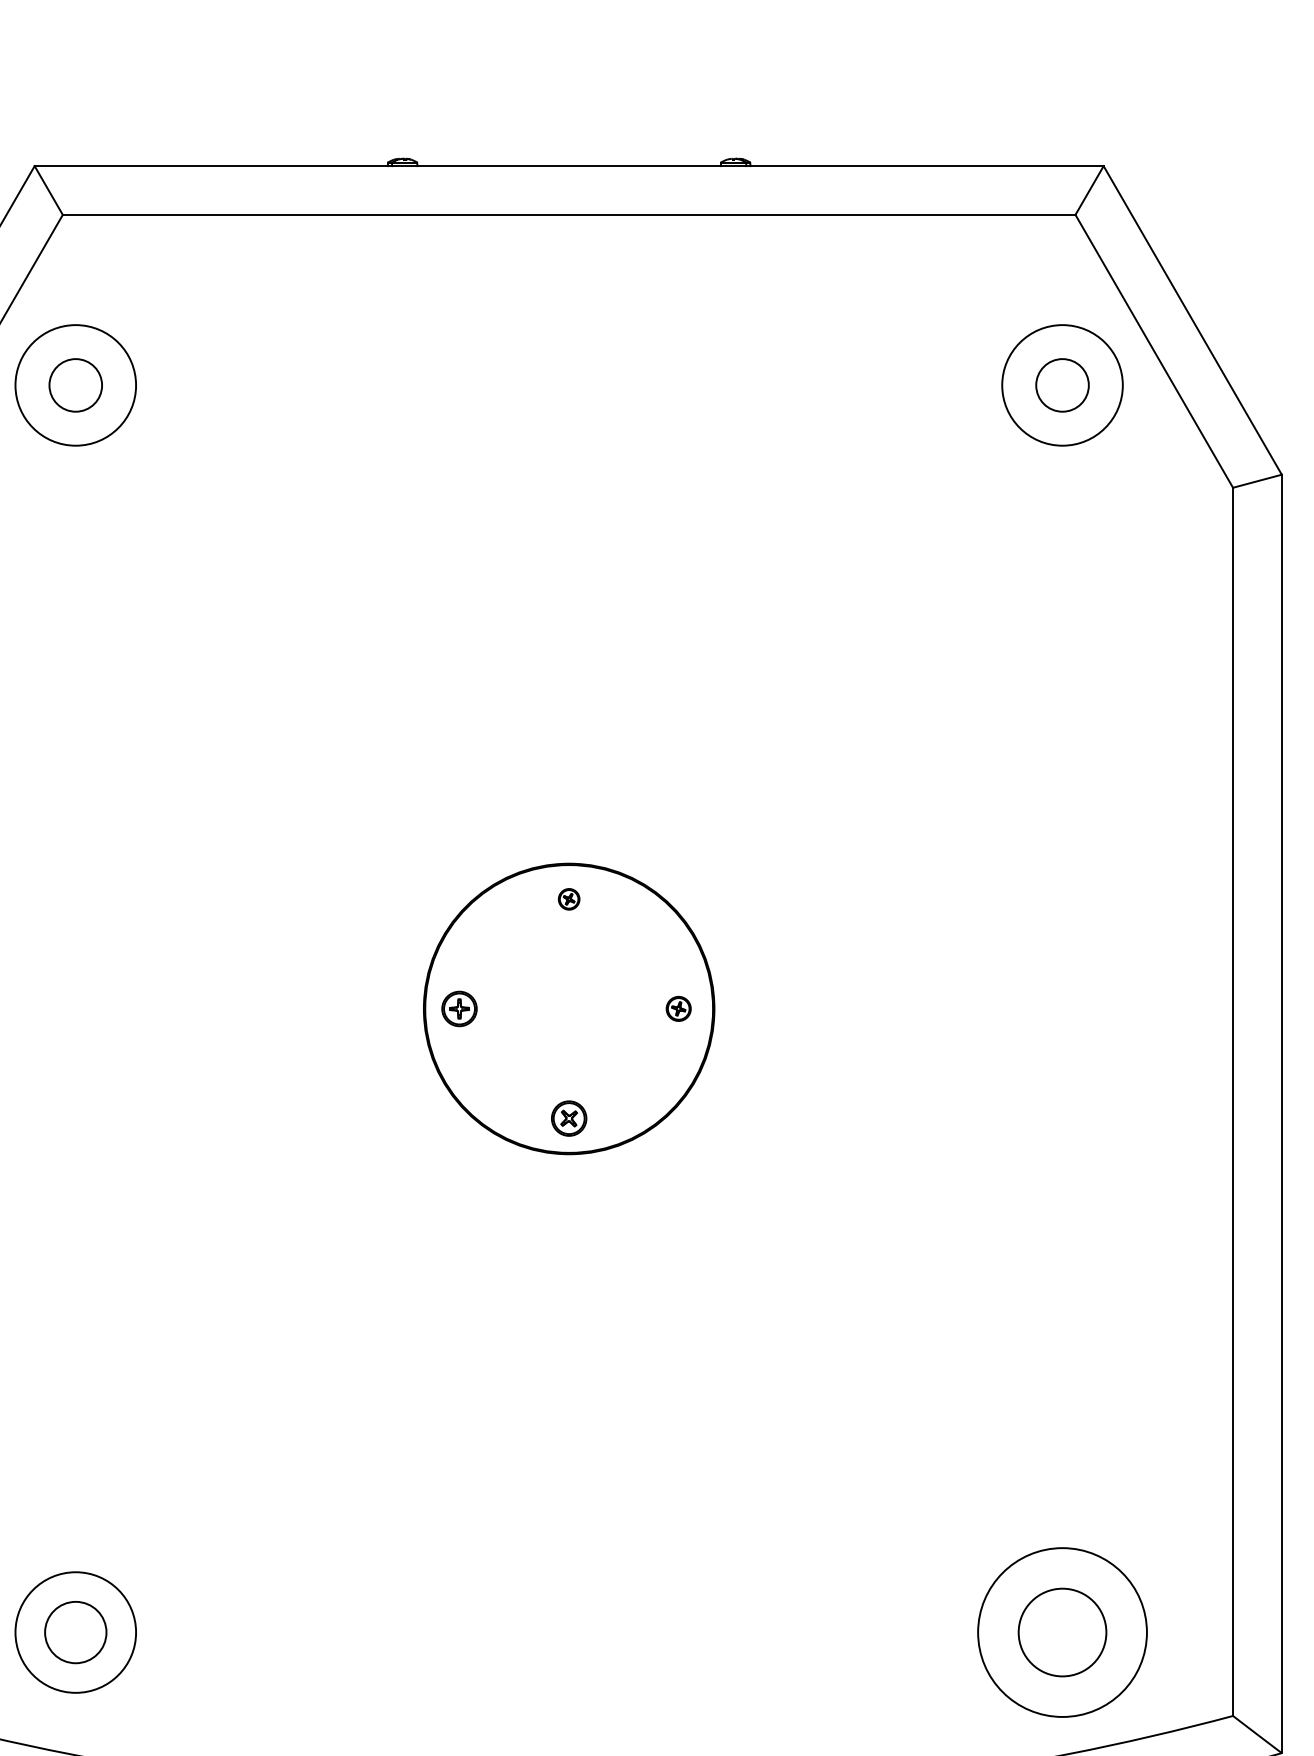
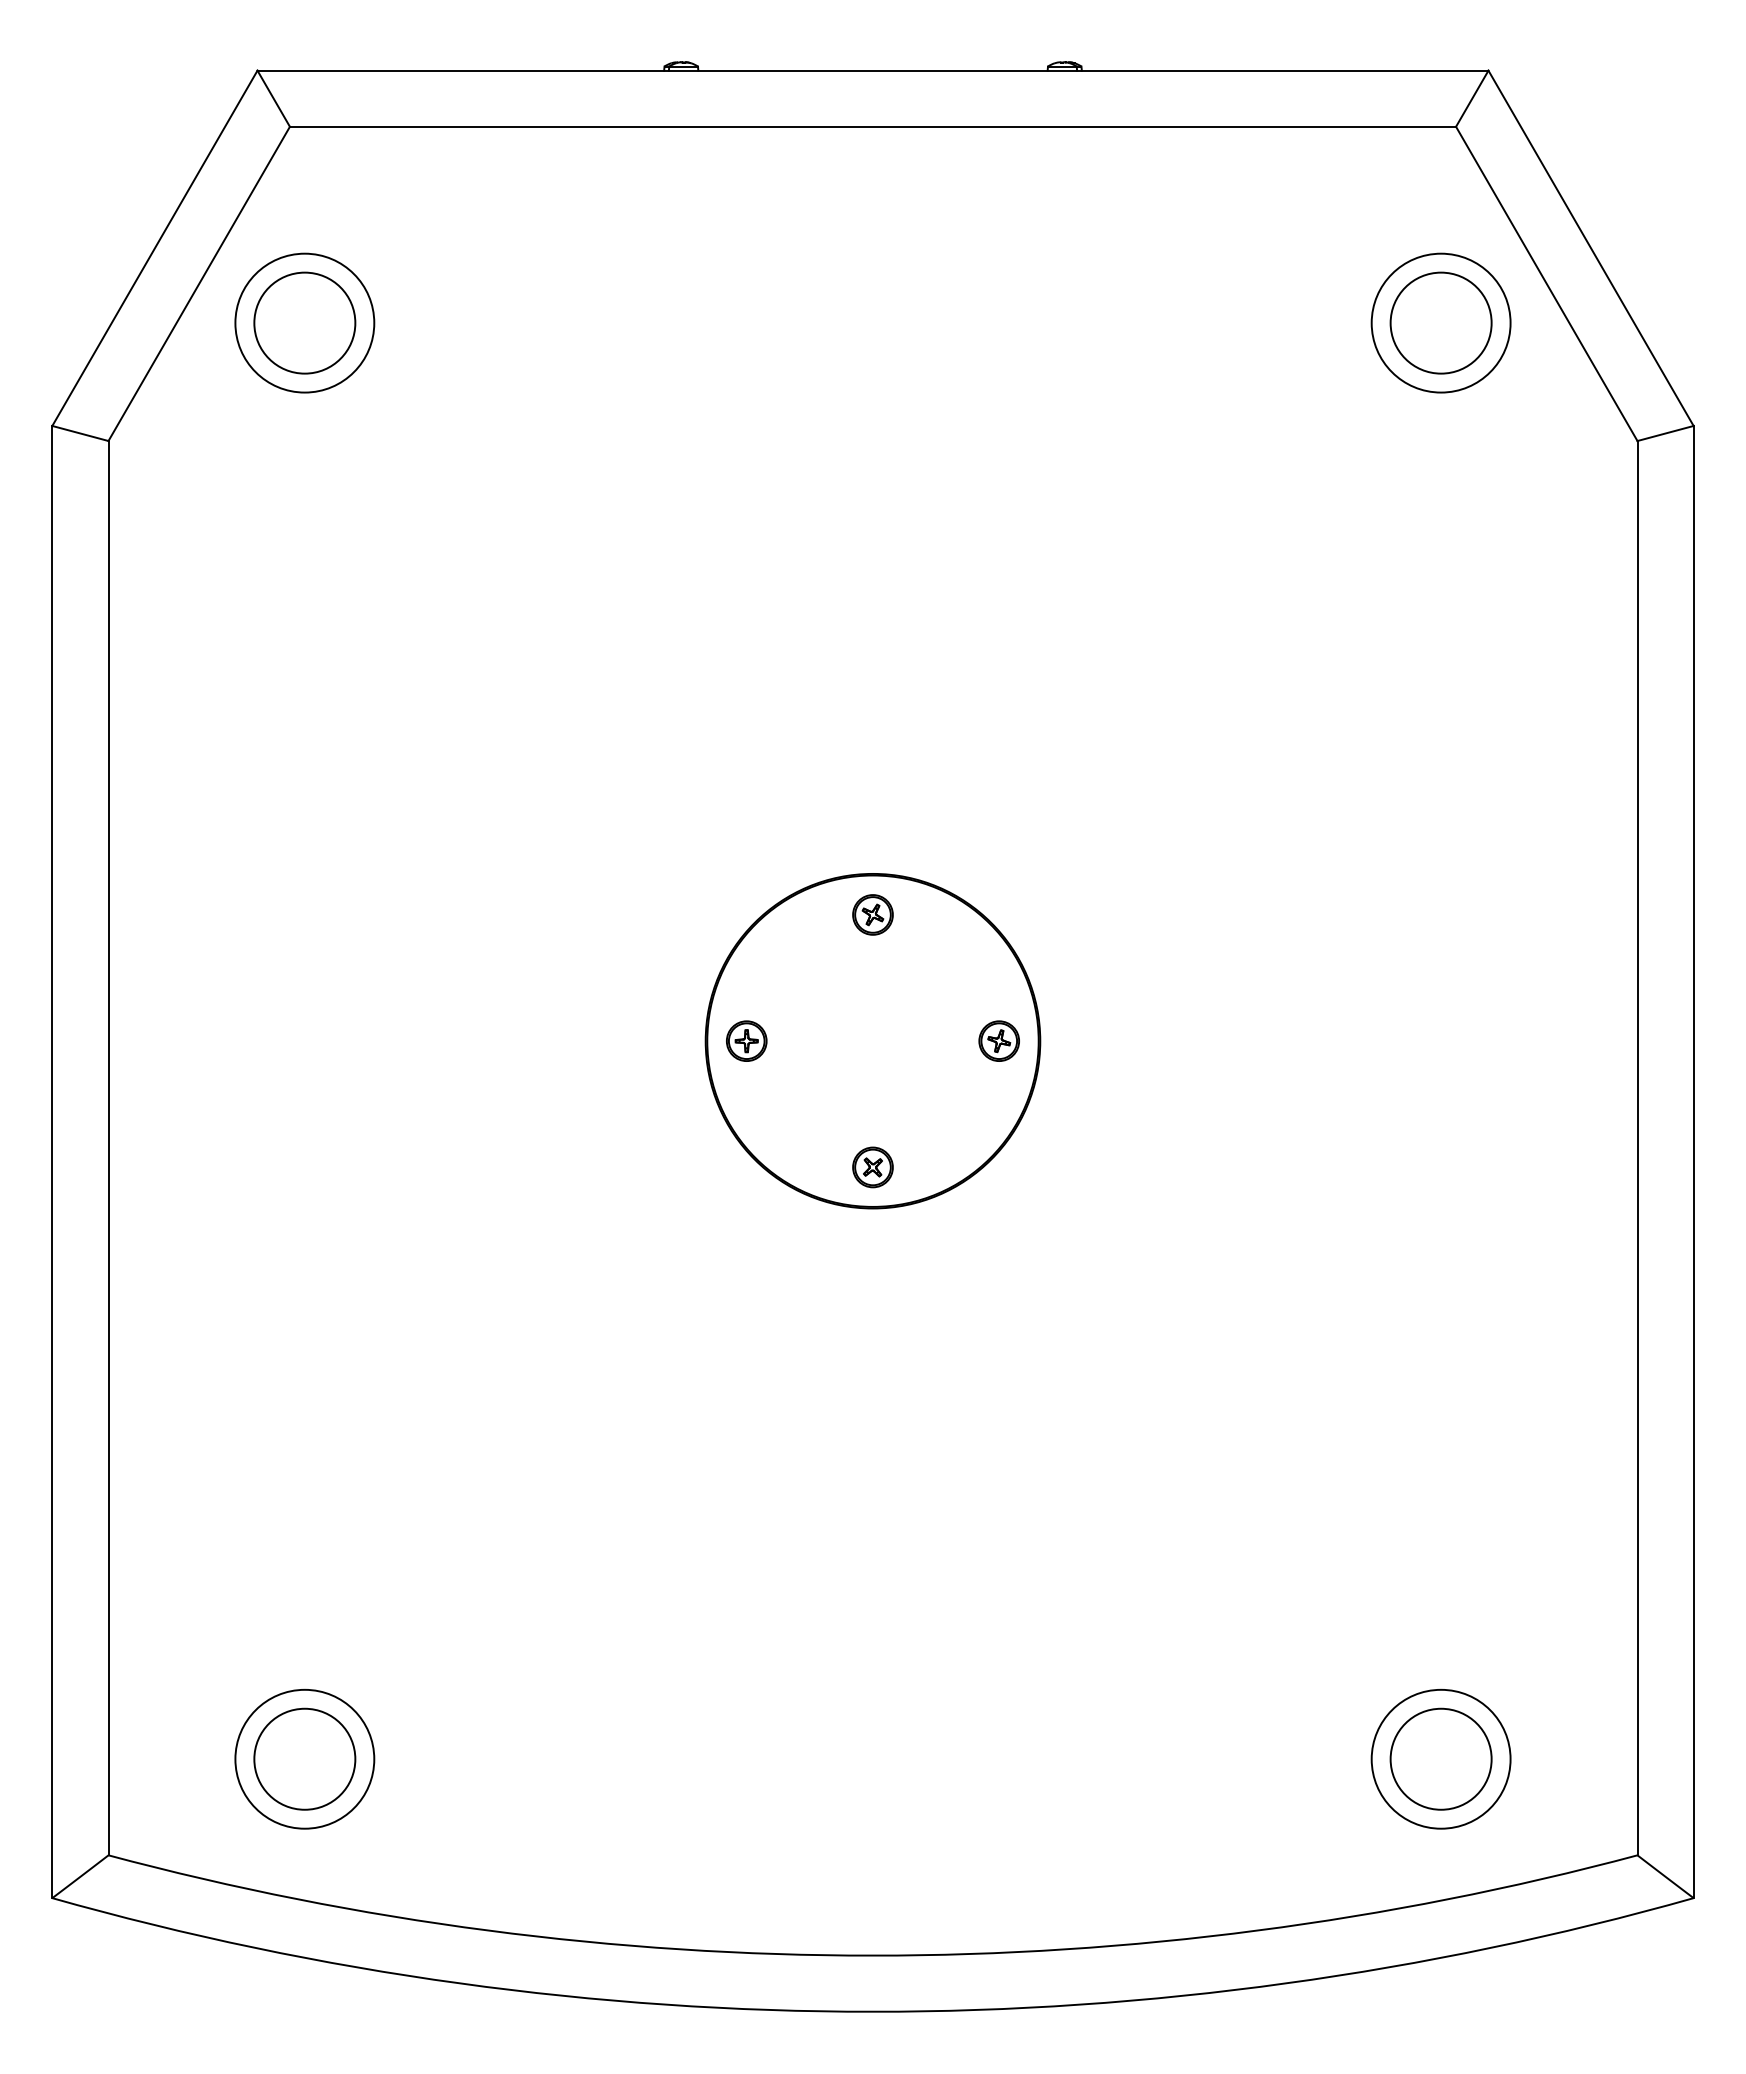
circle: (75, 384) -> (304, 322), size x1.67
circle: (1061, 384) -> (1440, 322), size x1.67
part: (568, 898) -> (872, 914), size x1.67
part: (678, 1008) -> (998, 1040), size x1.43
circle: (75, 1631) -> (304, 1758), size x1.43
circle: (1061, 1631) -> (1440, 1758), size x0.71

